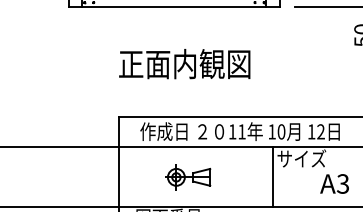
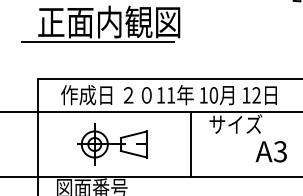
line: (174, 82) -> (98, 41), added
part: (187, 177) -> (112, 144), size x1.43
line: (272, 177) -> (190, 144), moved

